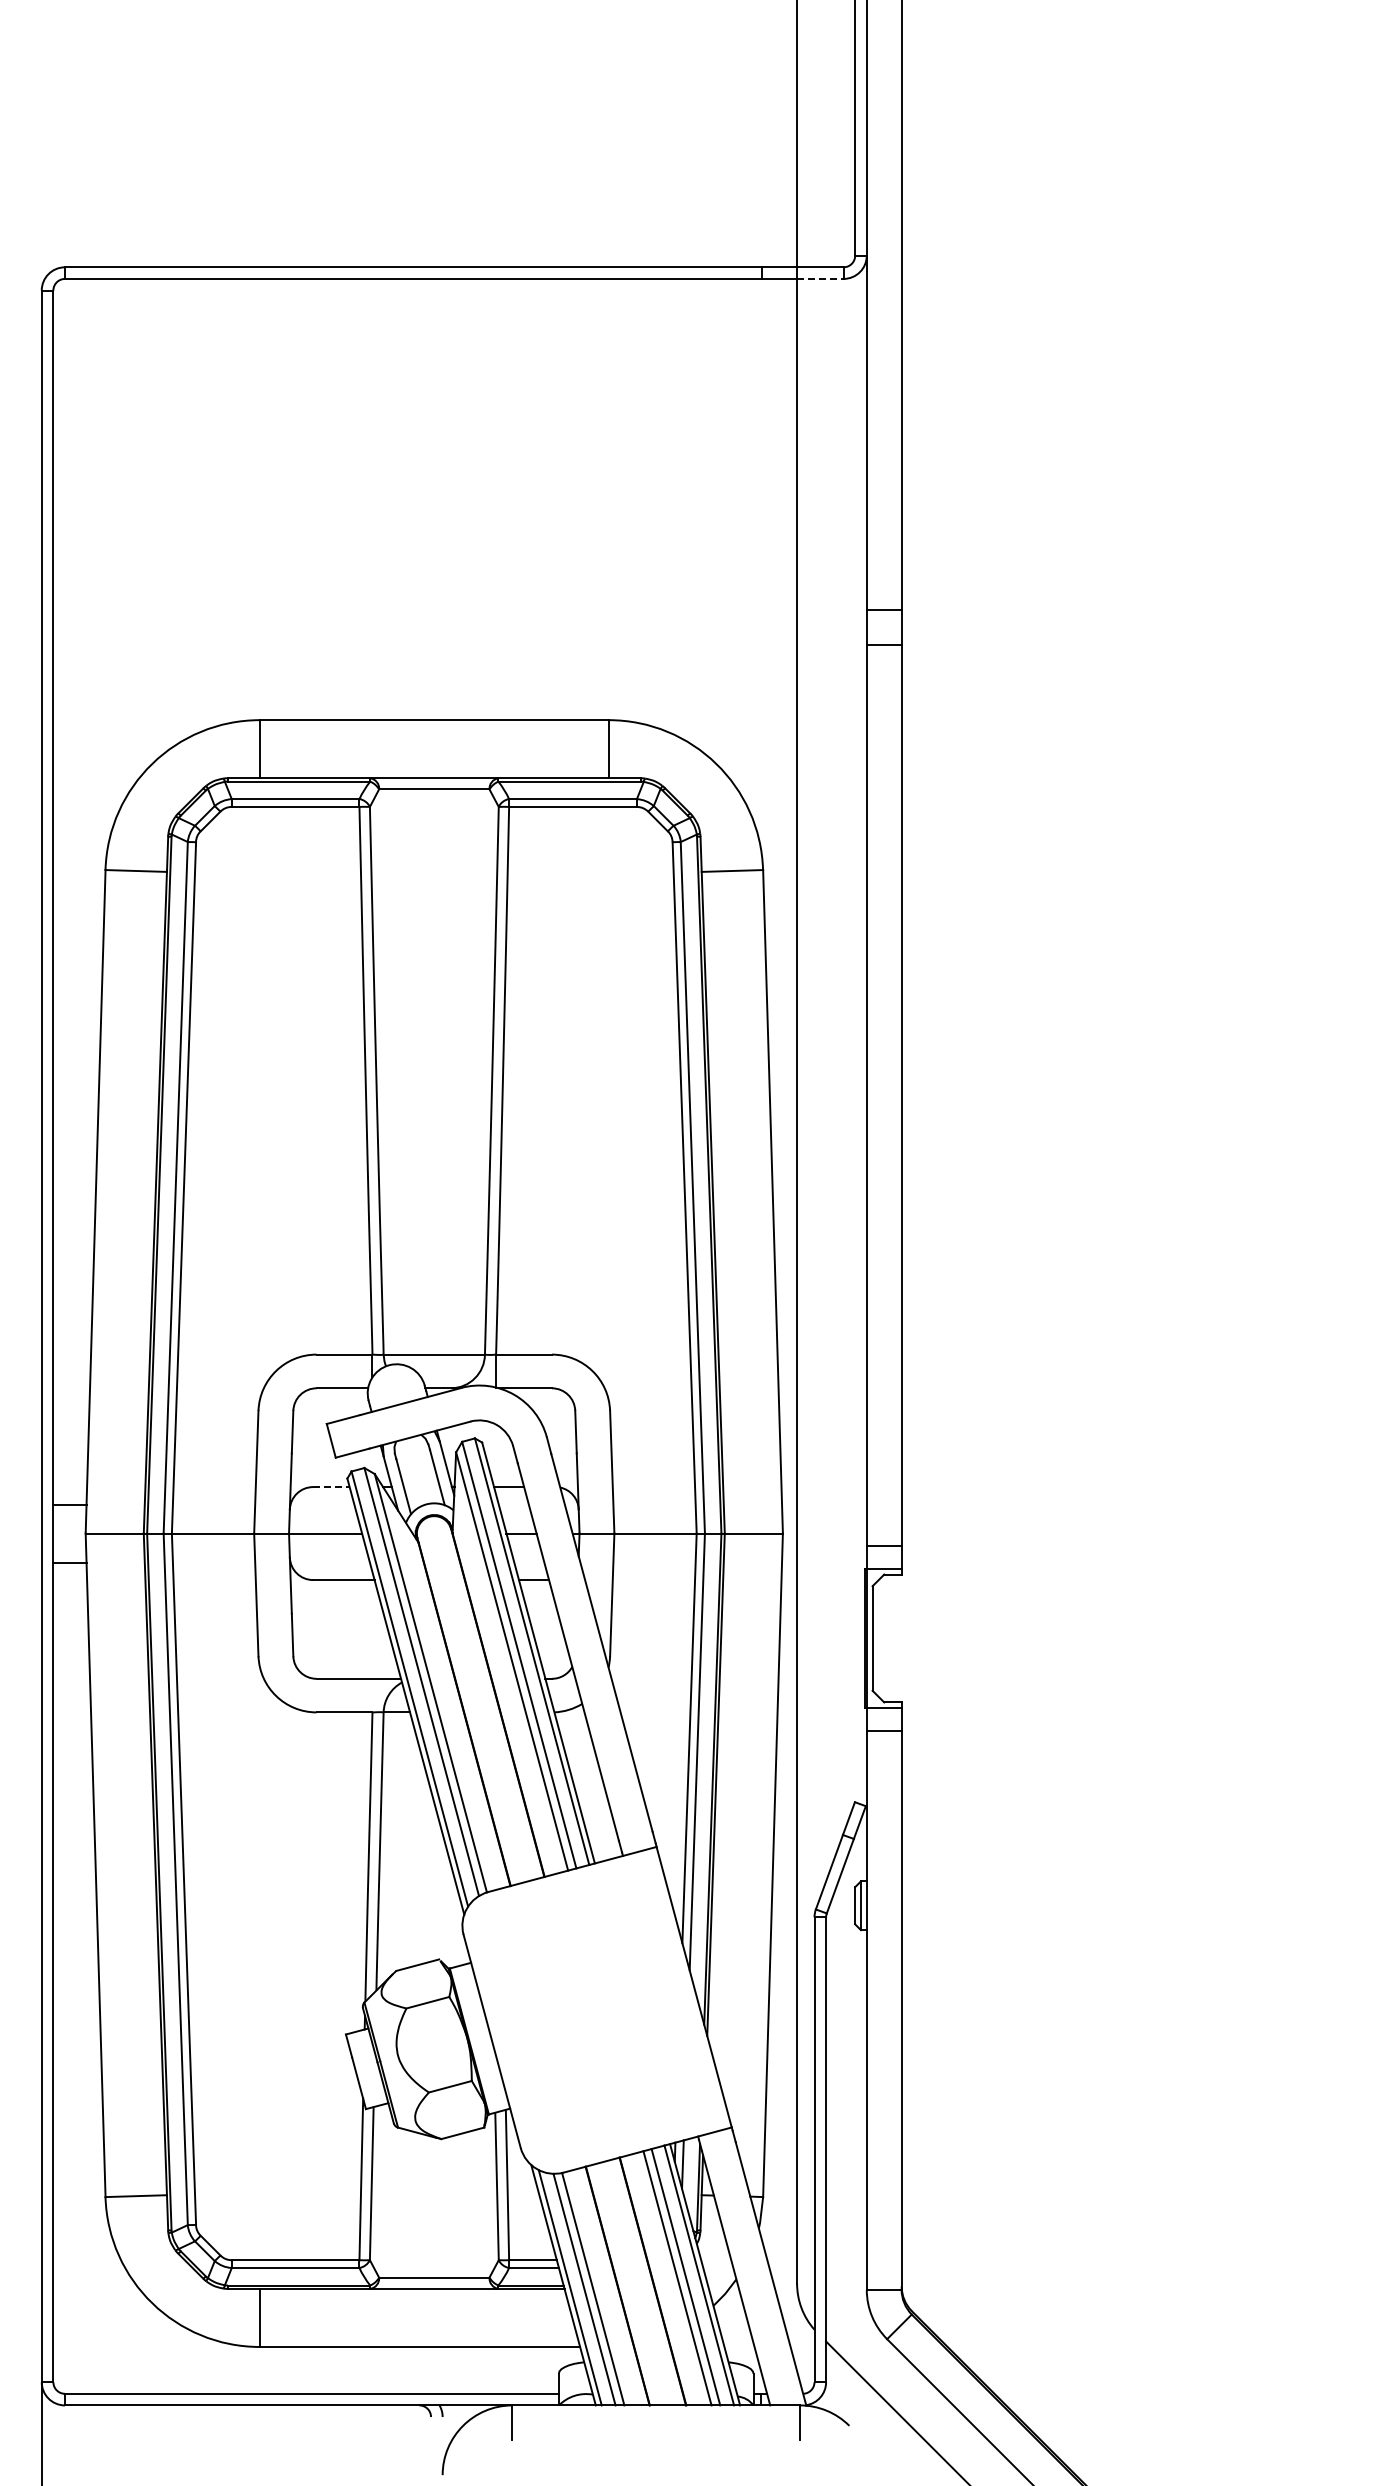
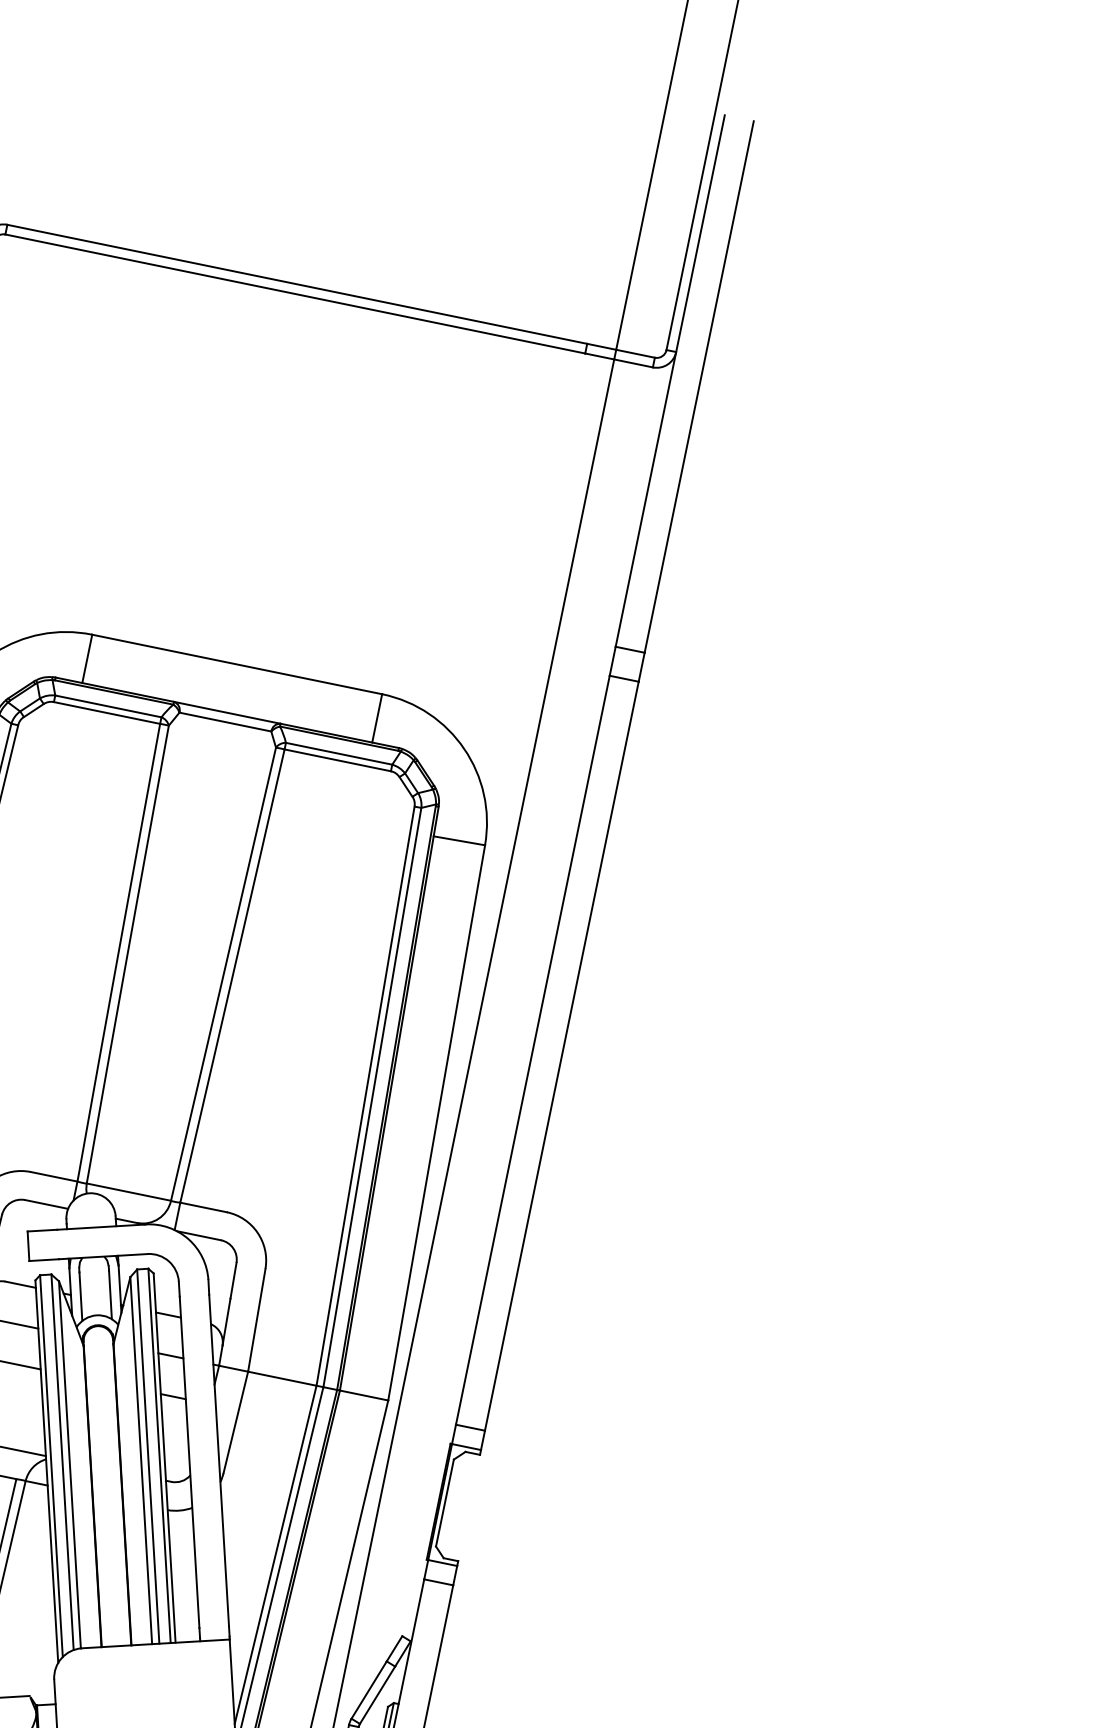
line: (820, 278) -> (633, 363), dashed -> solid
line: (331, 1487) -> (20, 1285), dashed -> solid

